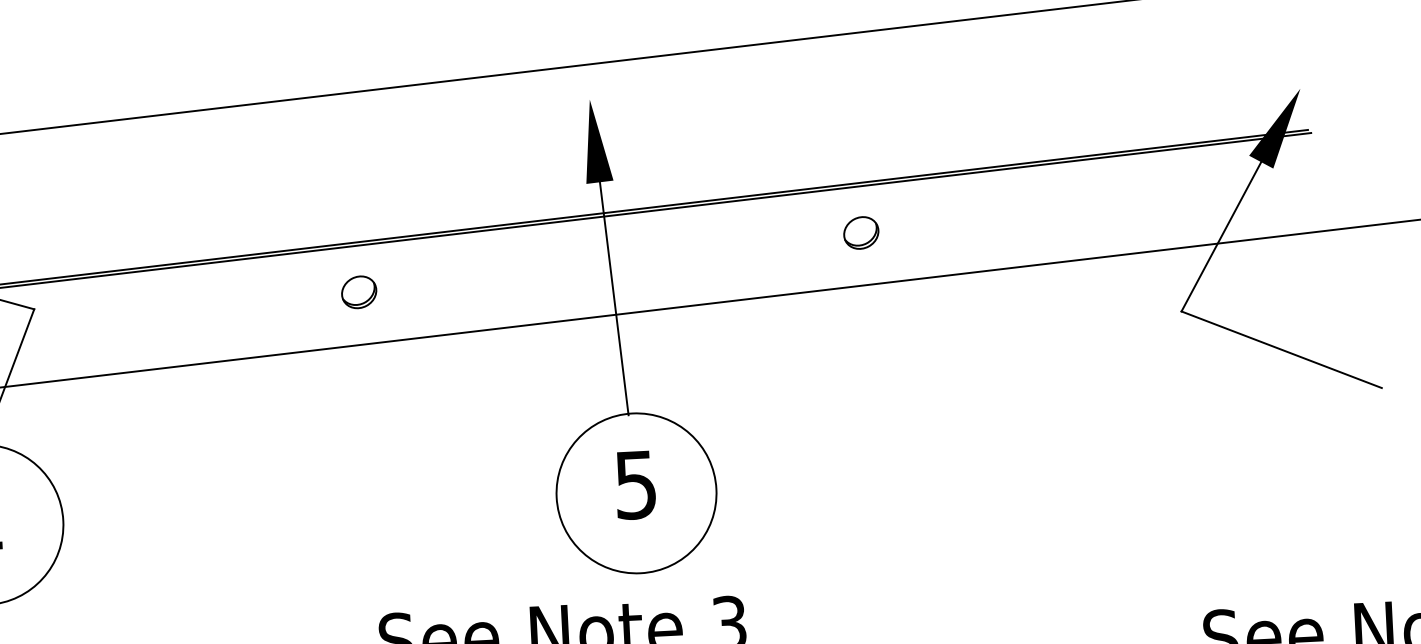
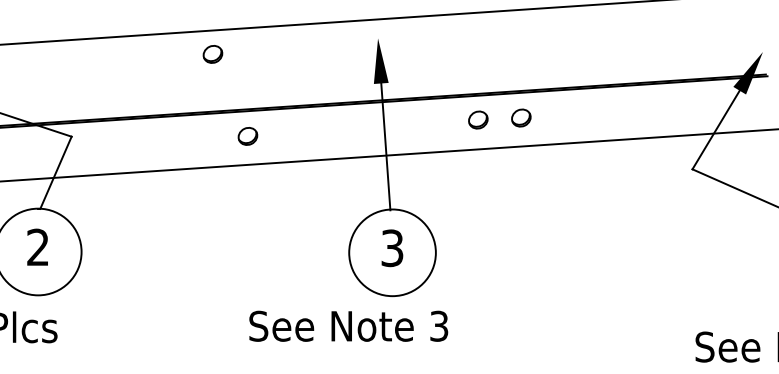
part: (286, 144) -> (212, 54), added
part: (782, 239) -> (478, 119), added
text: (635, 483) -> (392, 247), 5 -> 3

